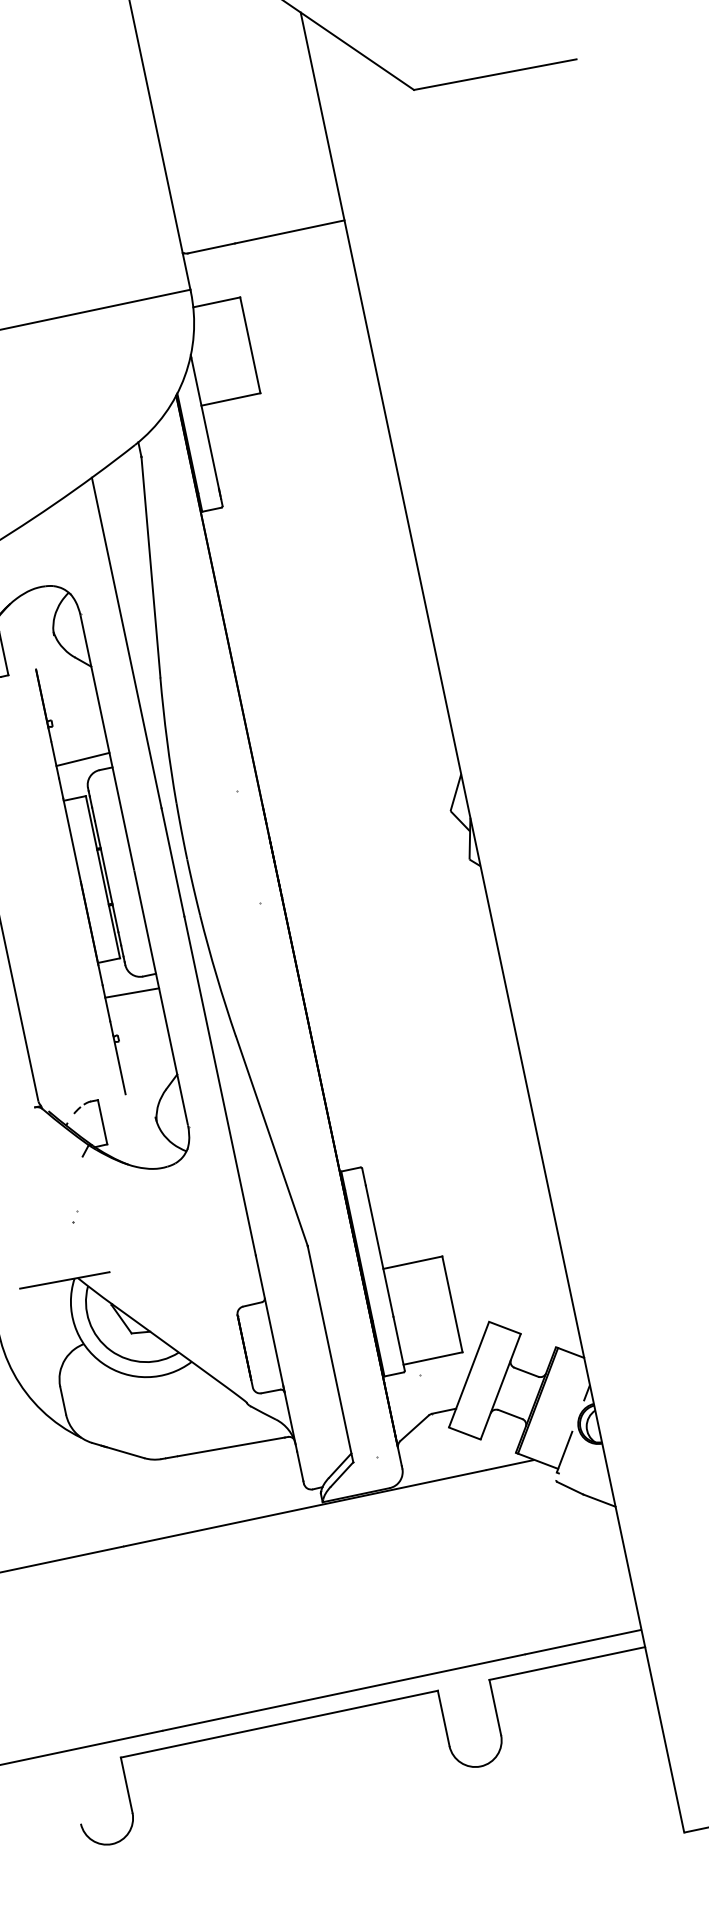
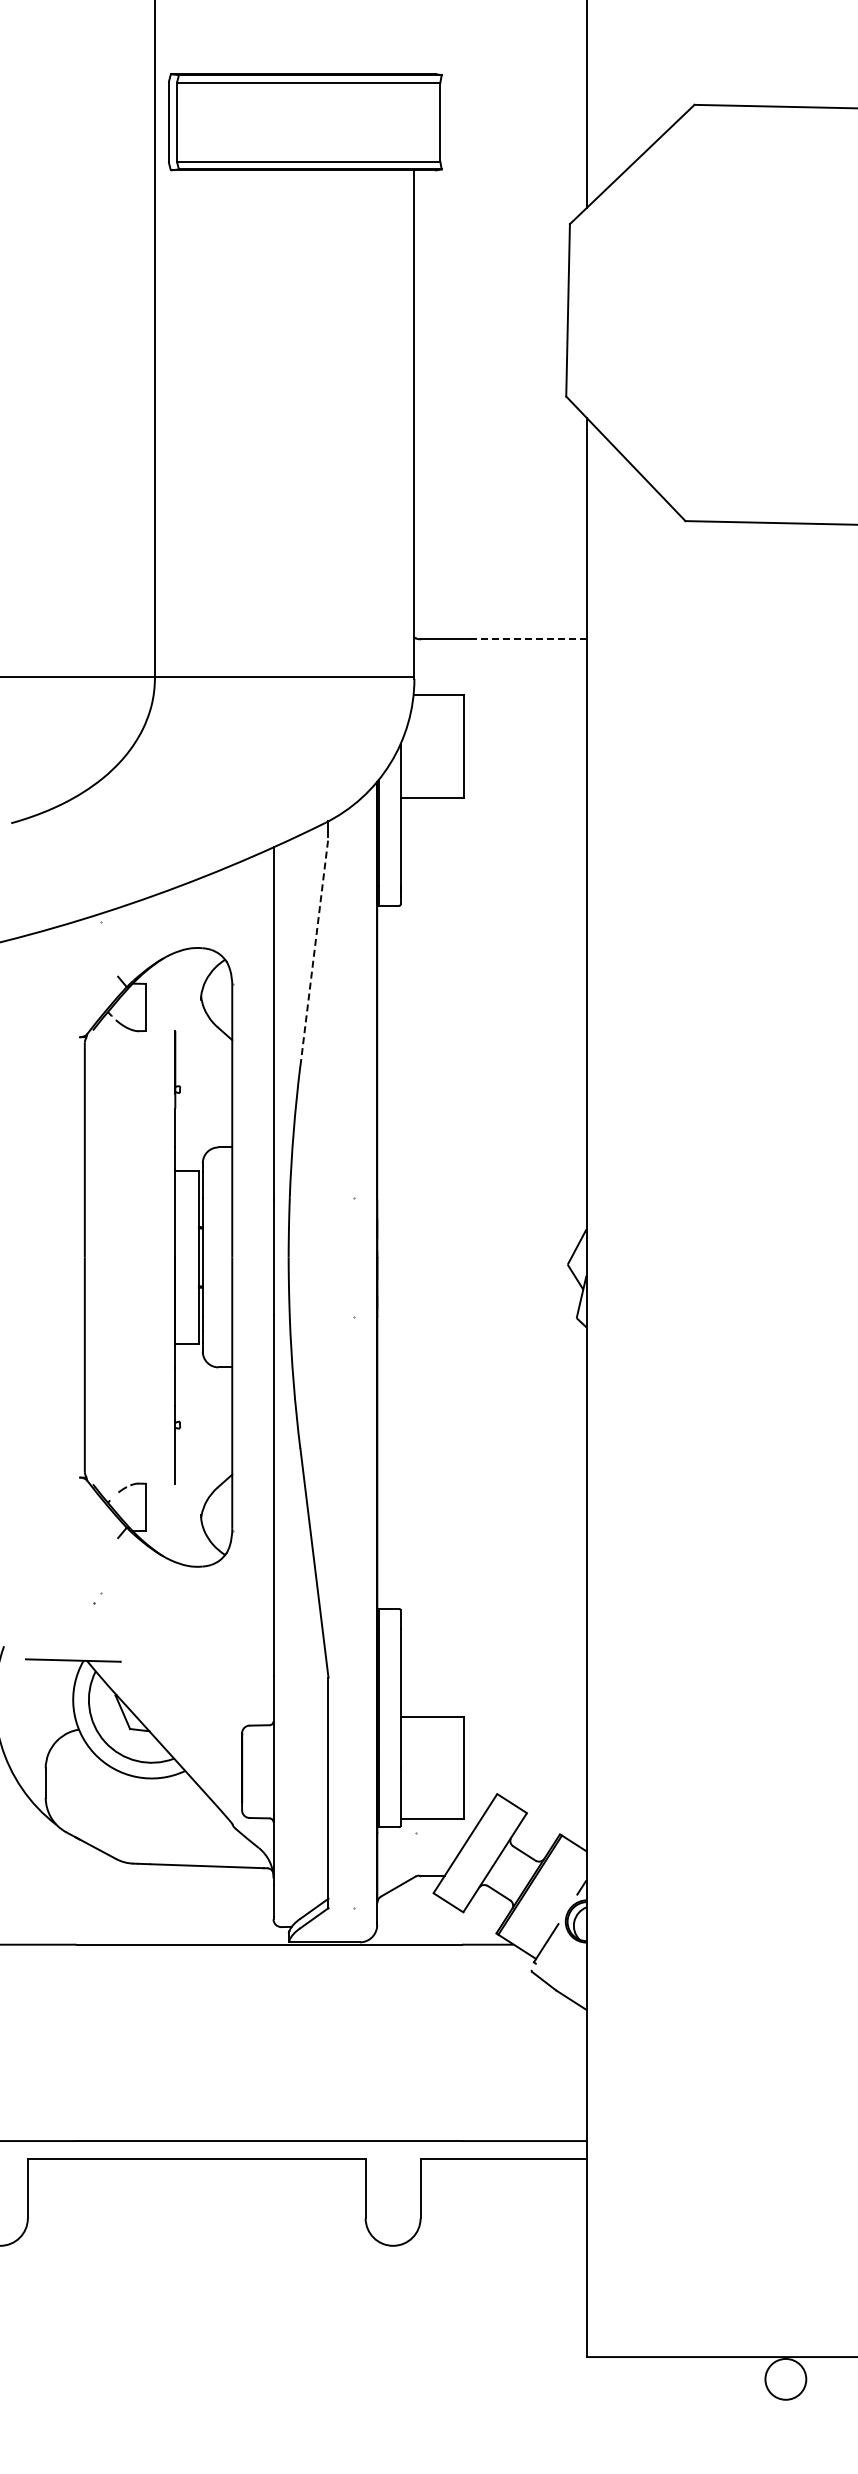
line: (289, 232) -> (527, 639), solid -> dashed
line: (150, 567) -> (314, 951), solid -> dashed
line: (82, 759) -> (203, 1132), removed
line: (131, 992) -> (203, 1381), removed

